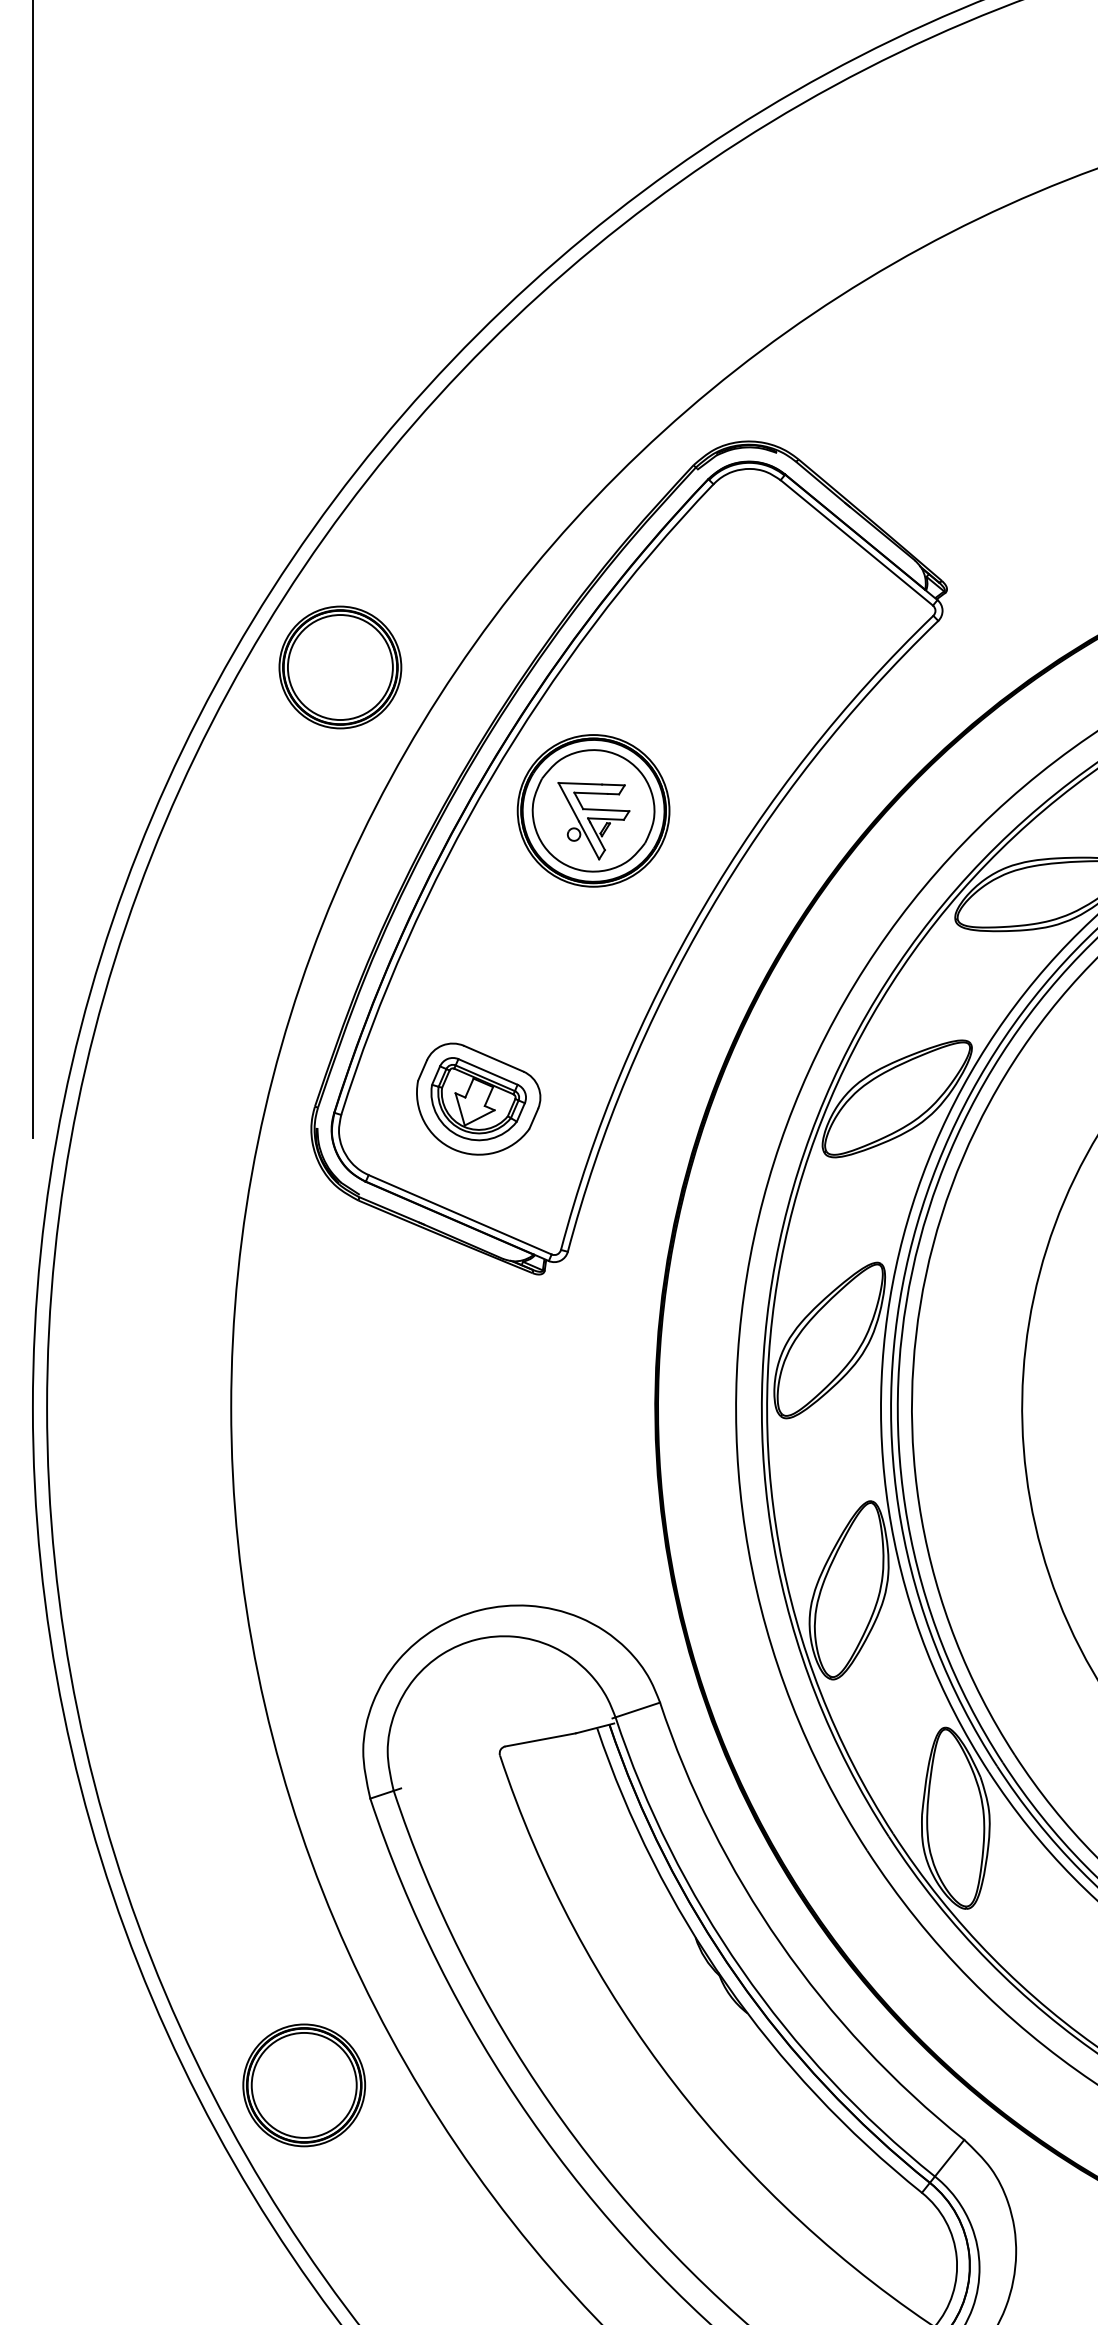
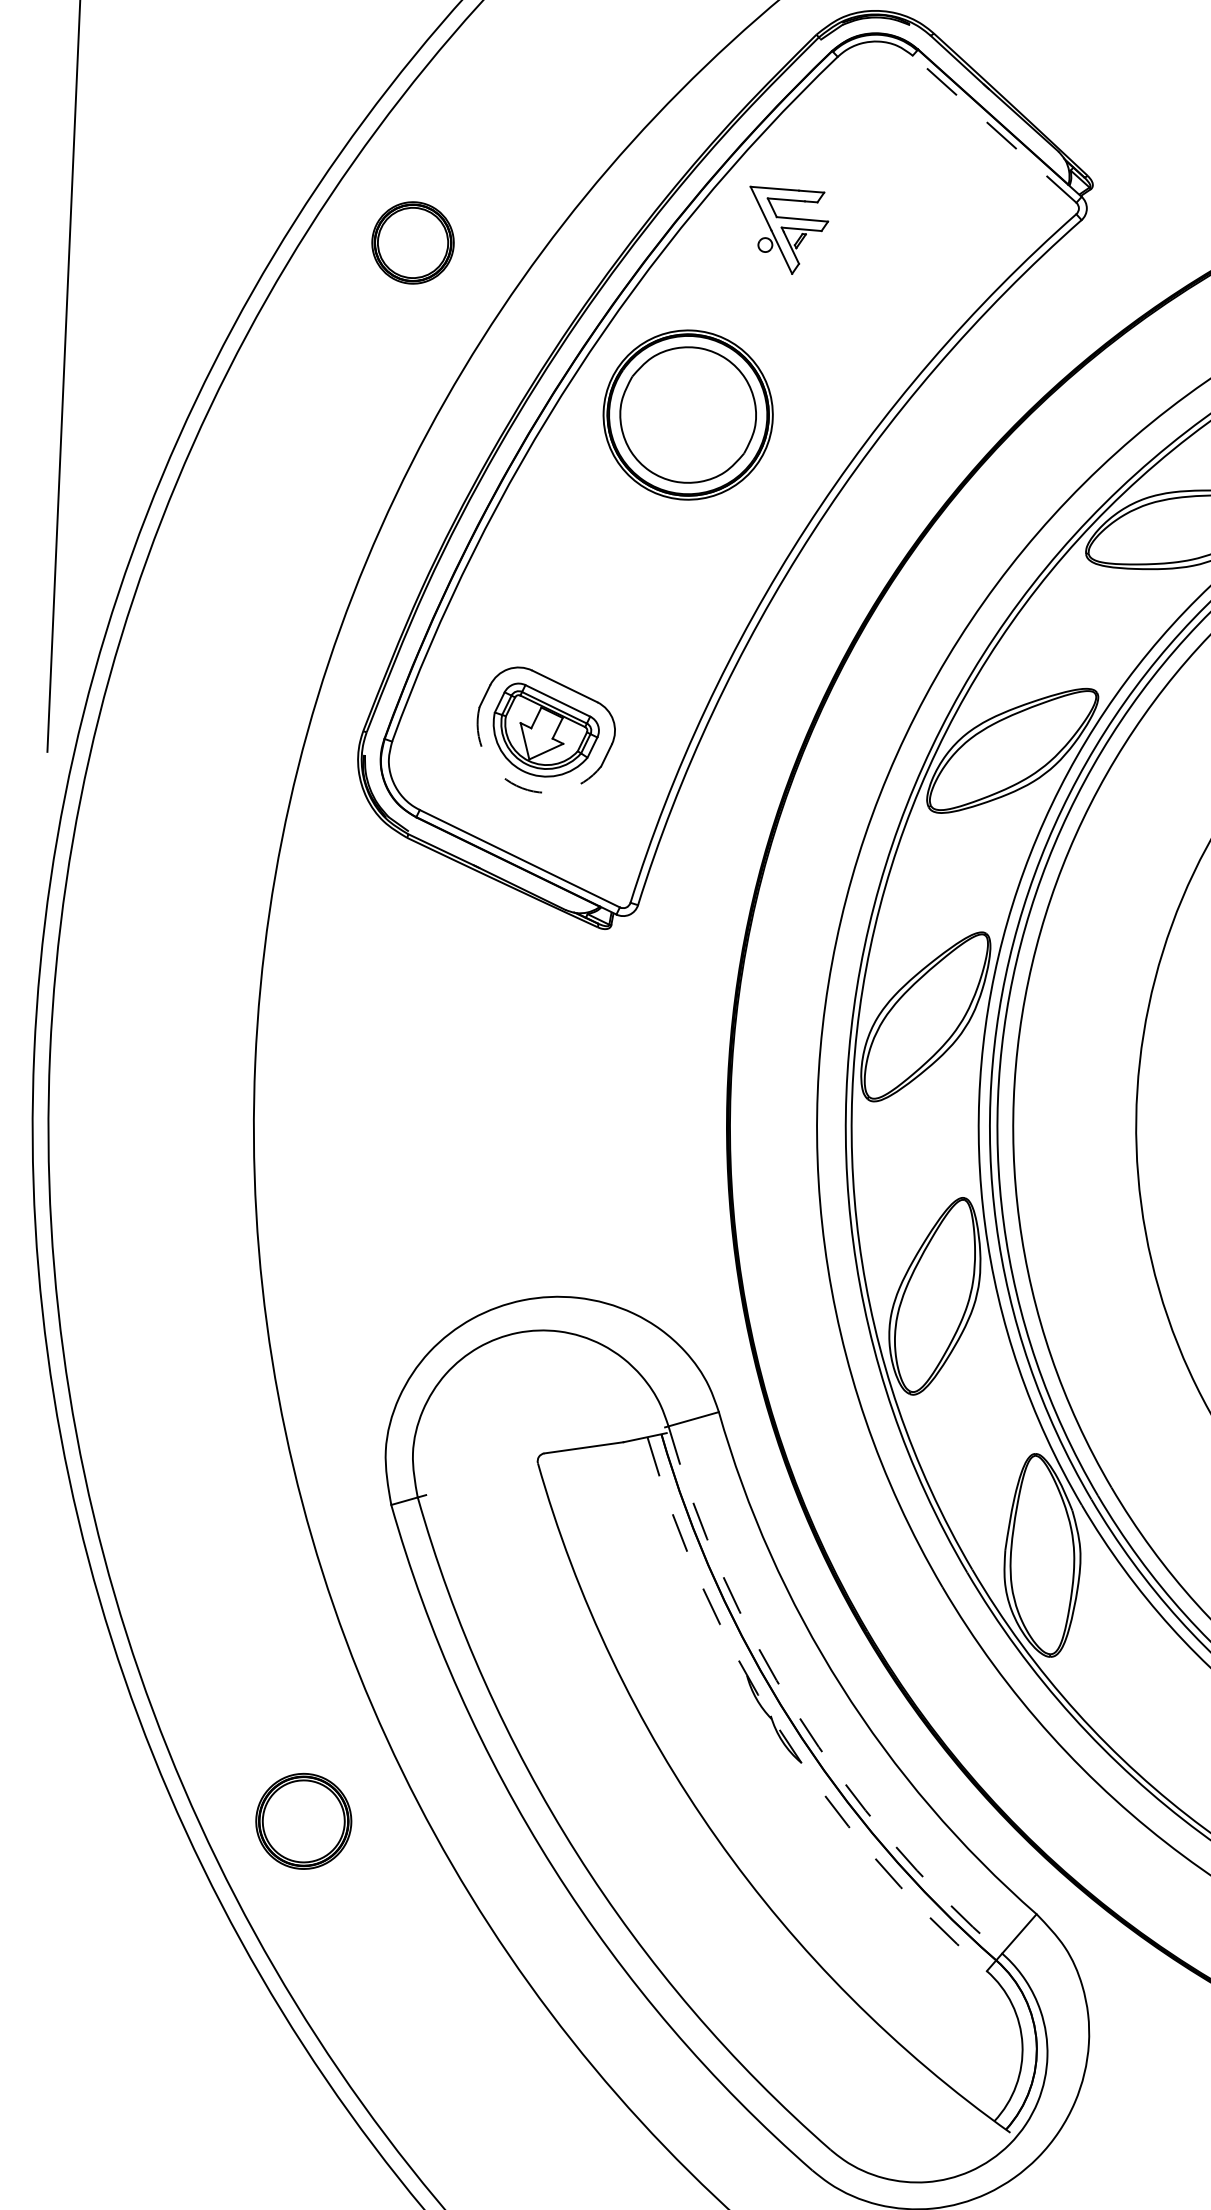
line: (856, 542) -> (994, 128), solid -> dashed
part: (340, 667) -> (413, 242), size x0.6
part: (593, 821) -> (787, 231), moved
arc: (454, 1149) -> (516, 785), solid -> dashed
arc: (741, 1970) -> (796, 1714), solid -> dashed
arc: (726, 1984) -> (779, 1729), solid -> dashed
part: (304, 2085) -> (303, 1821), size x0.7

